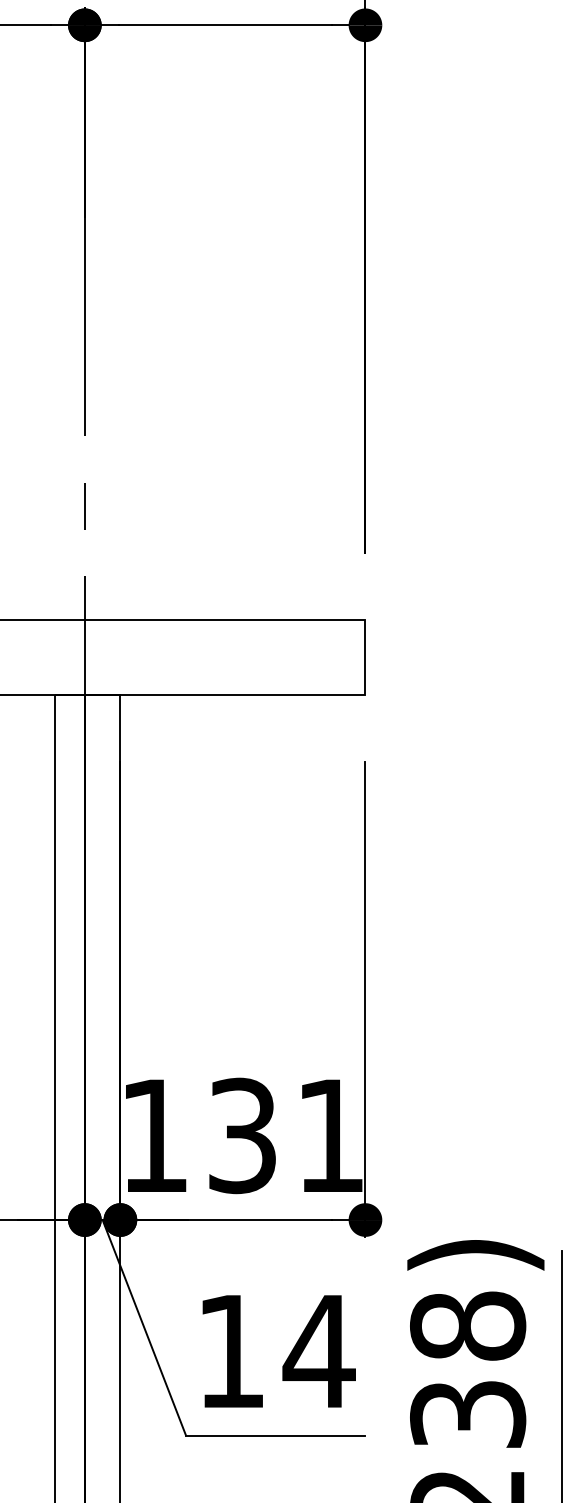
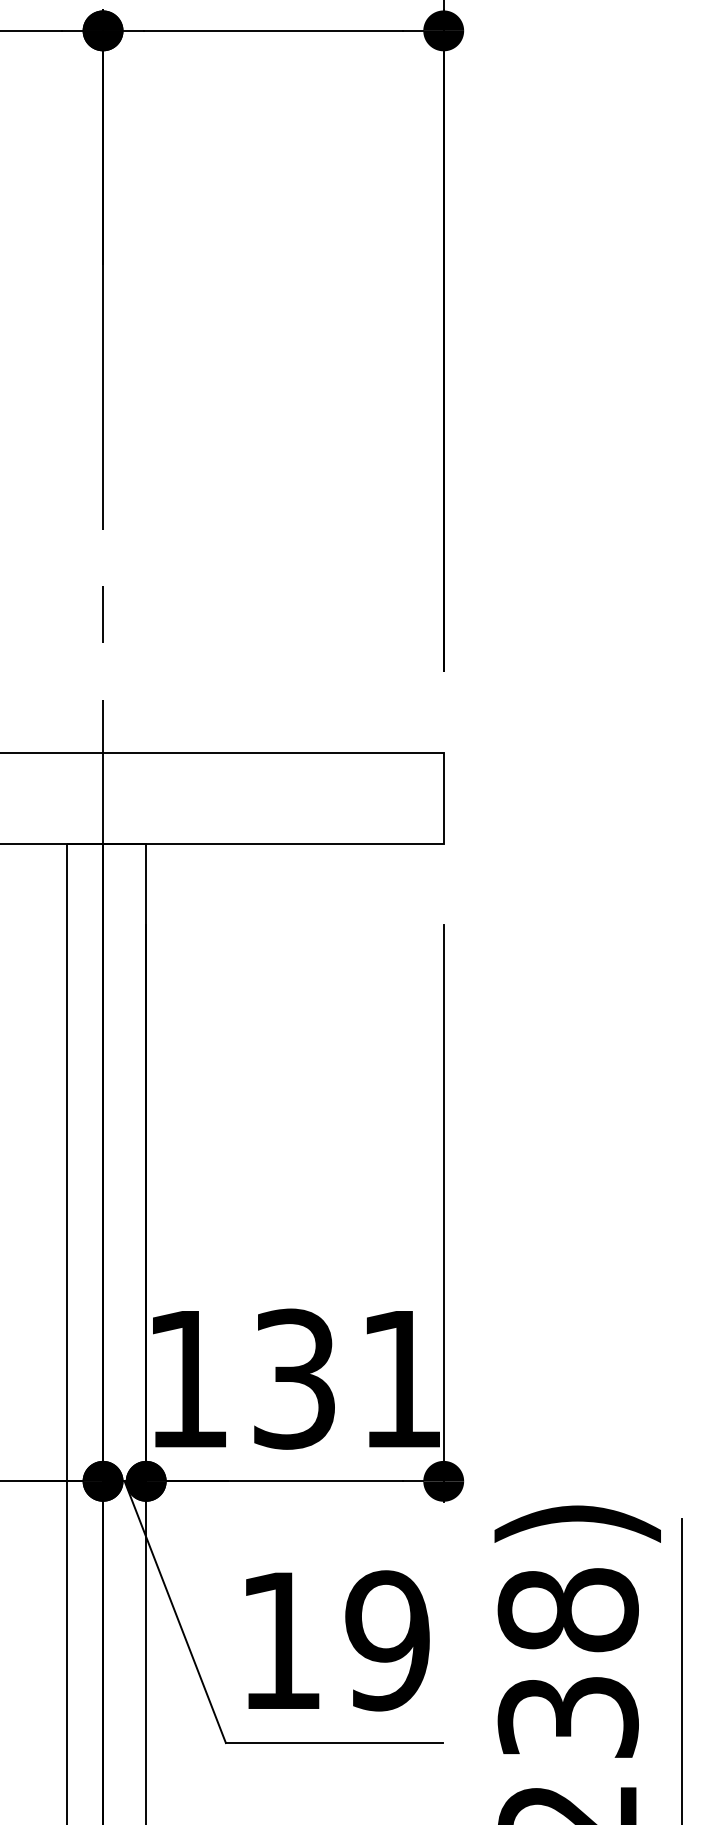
text: (319, 1351) -> (387, 1640), 14 -> 19

